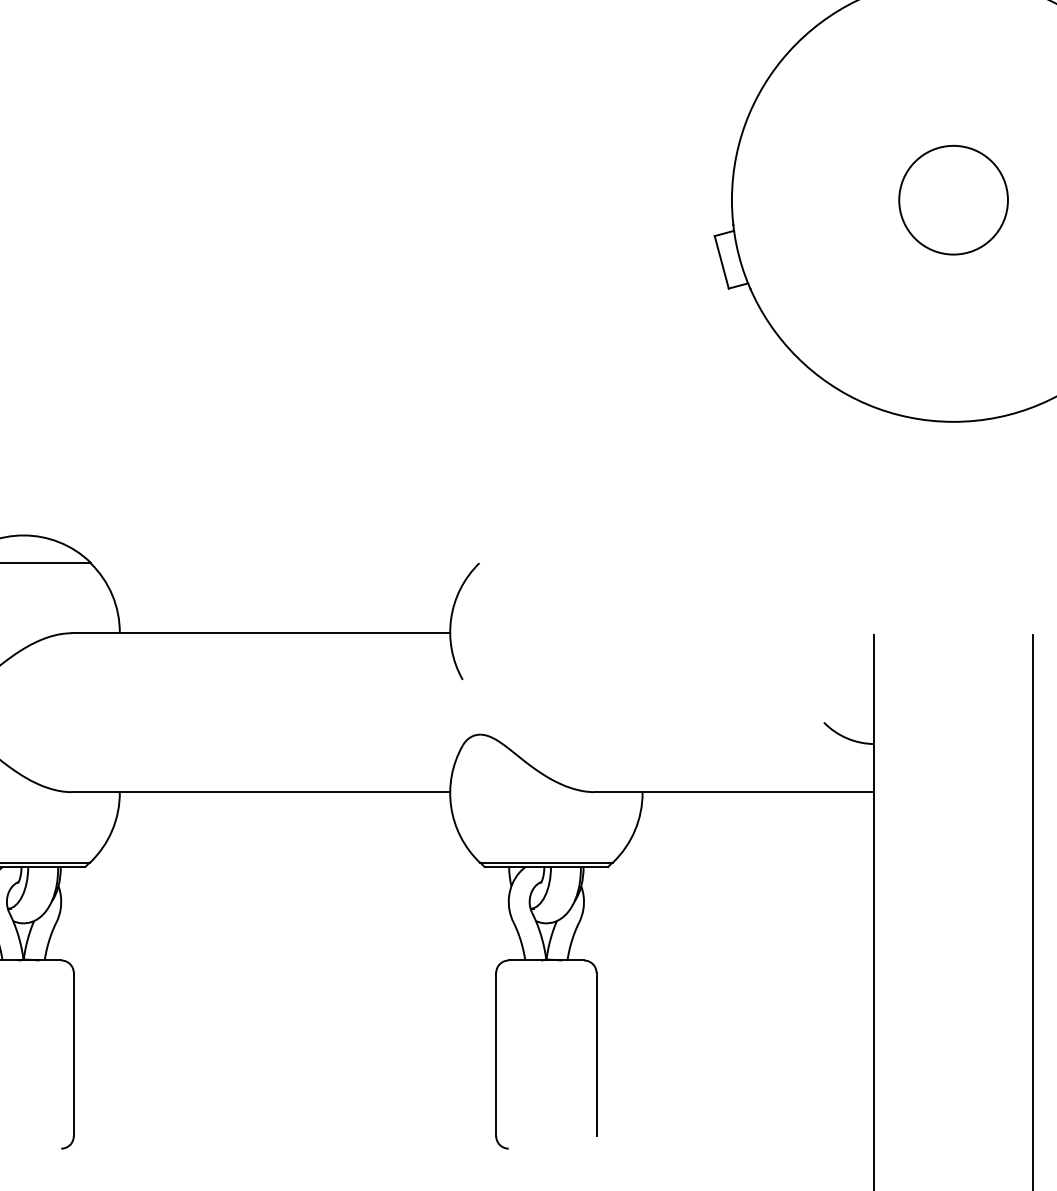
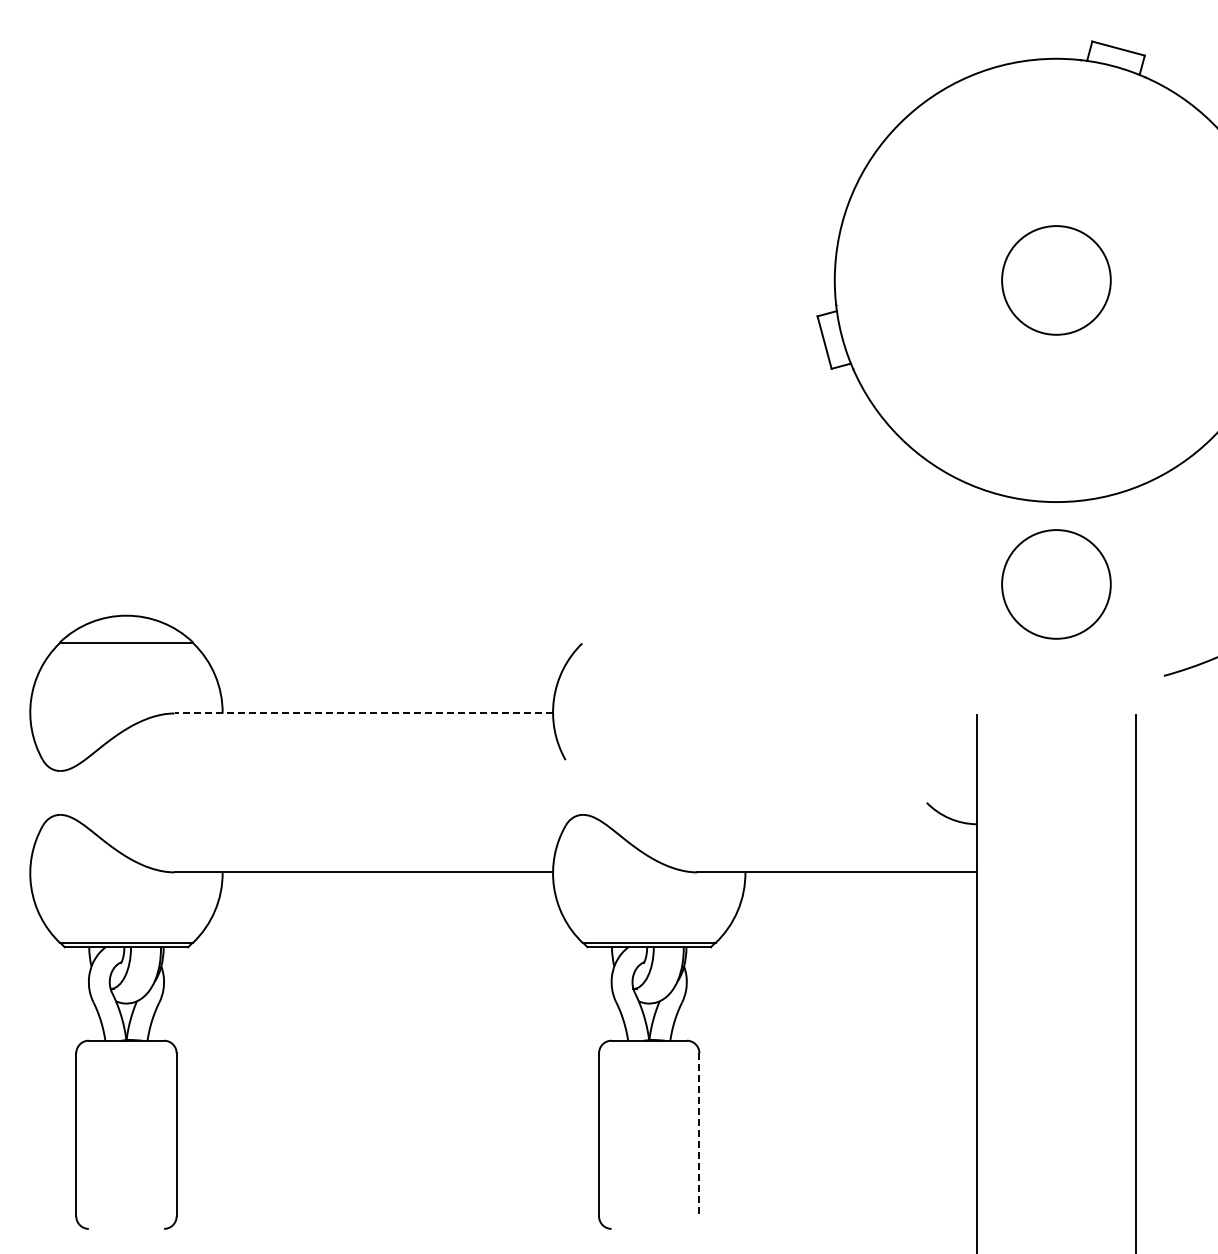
circle: (953, 504) -> (1056, 584), added
line: (260, 633) -> (363, 713), solid -> dashed
line: (596, 1054) -> (699, 1134), solid -> dashed

